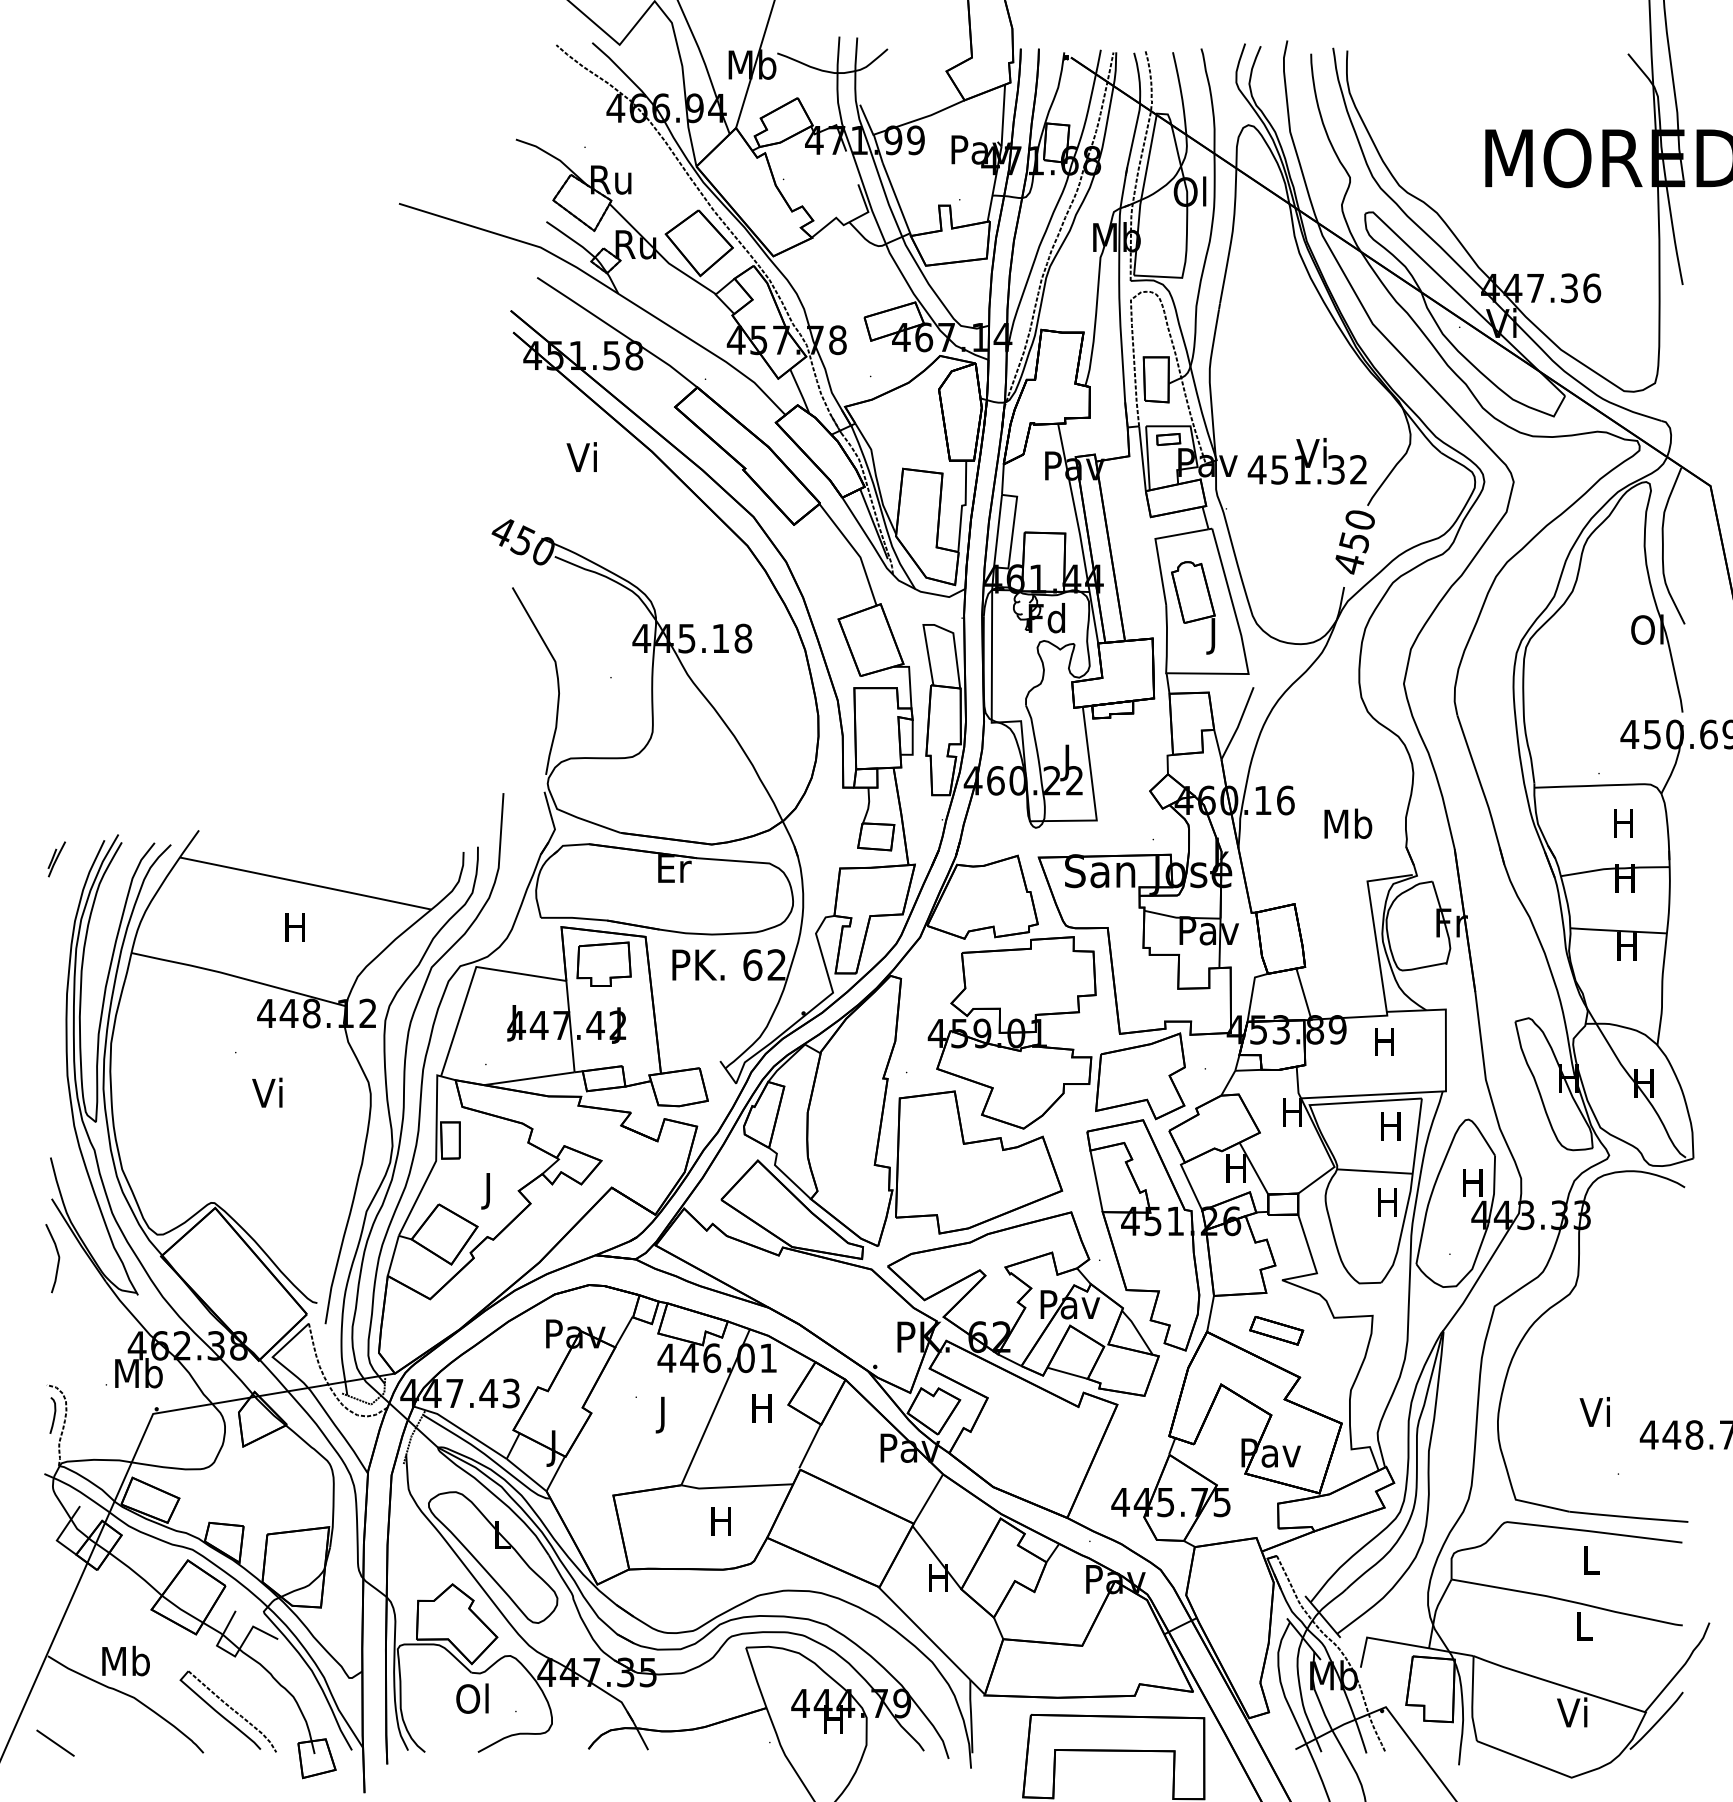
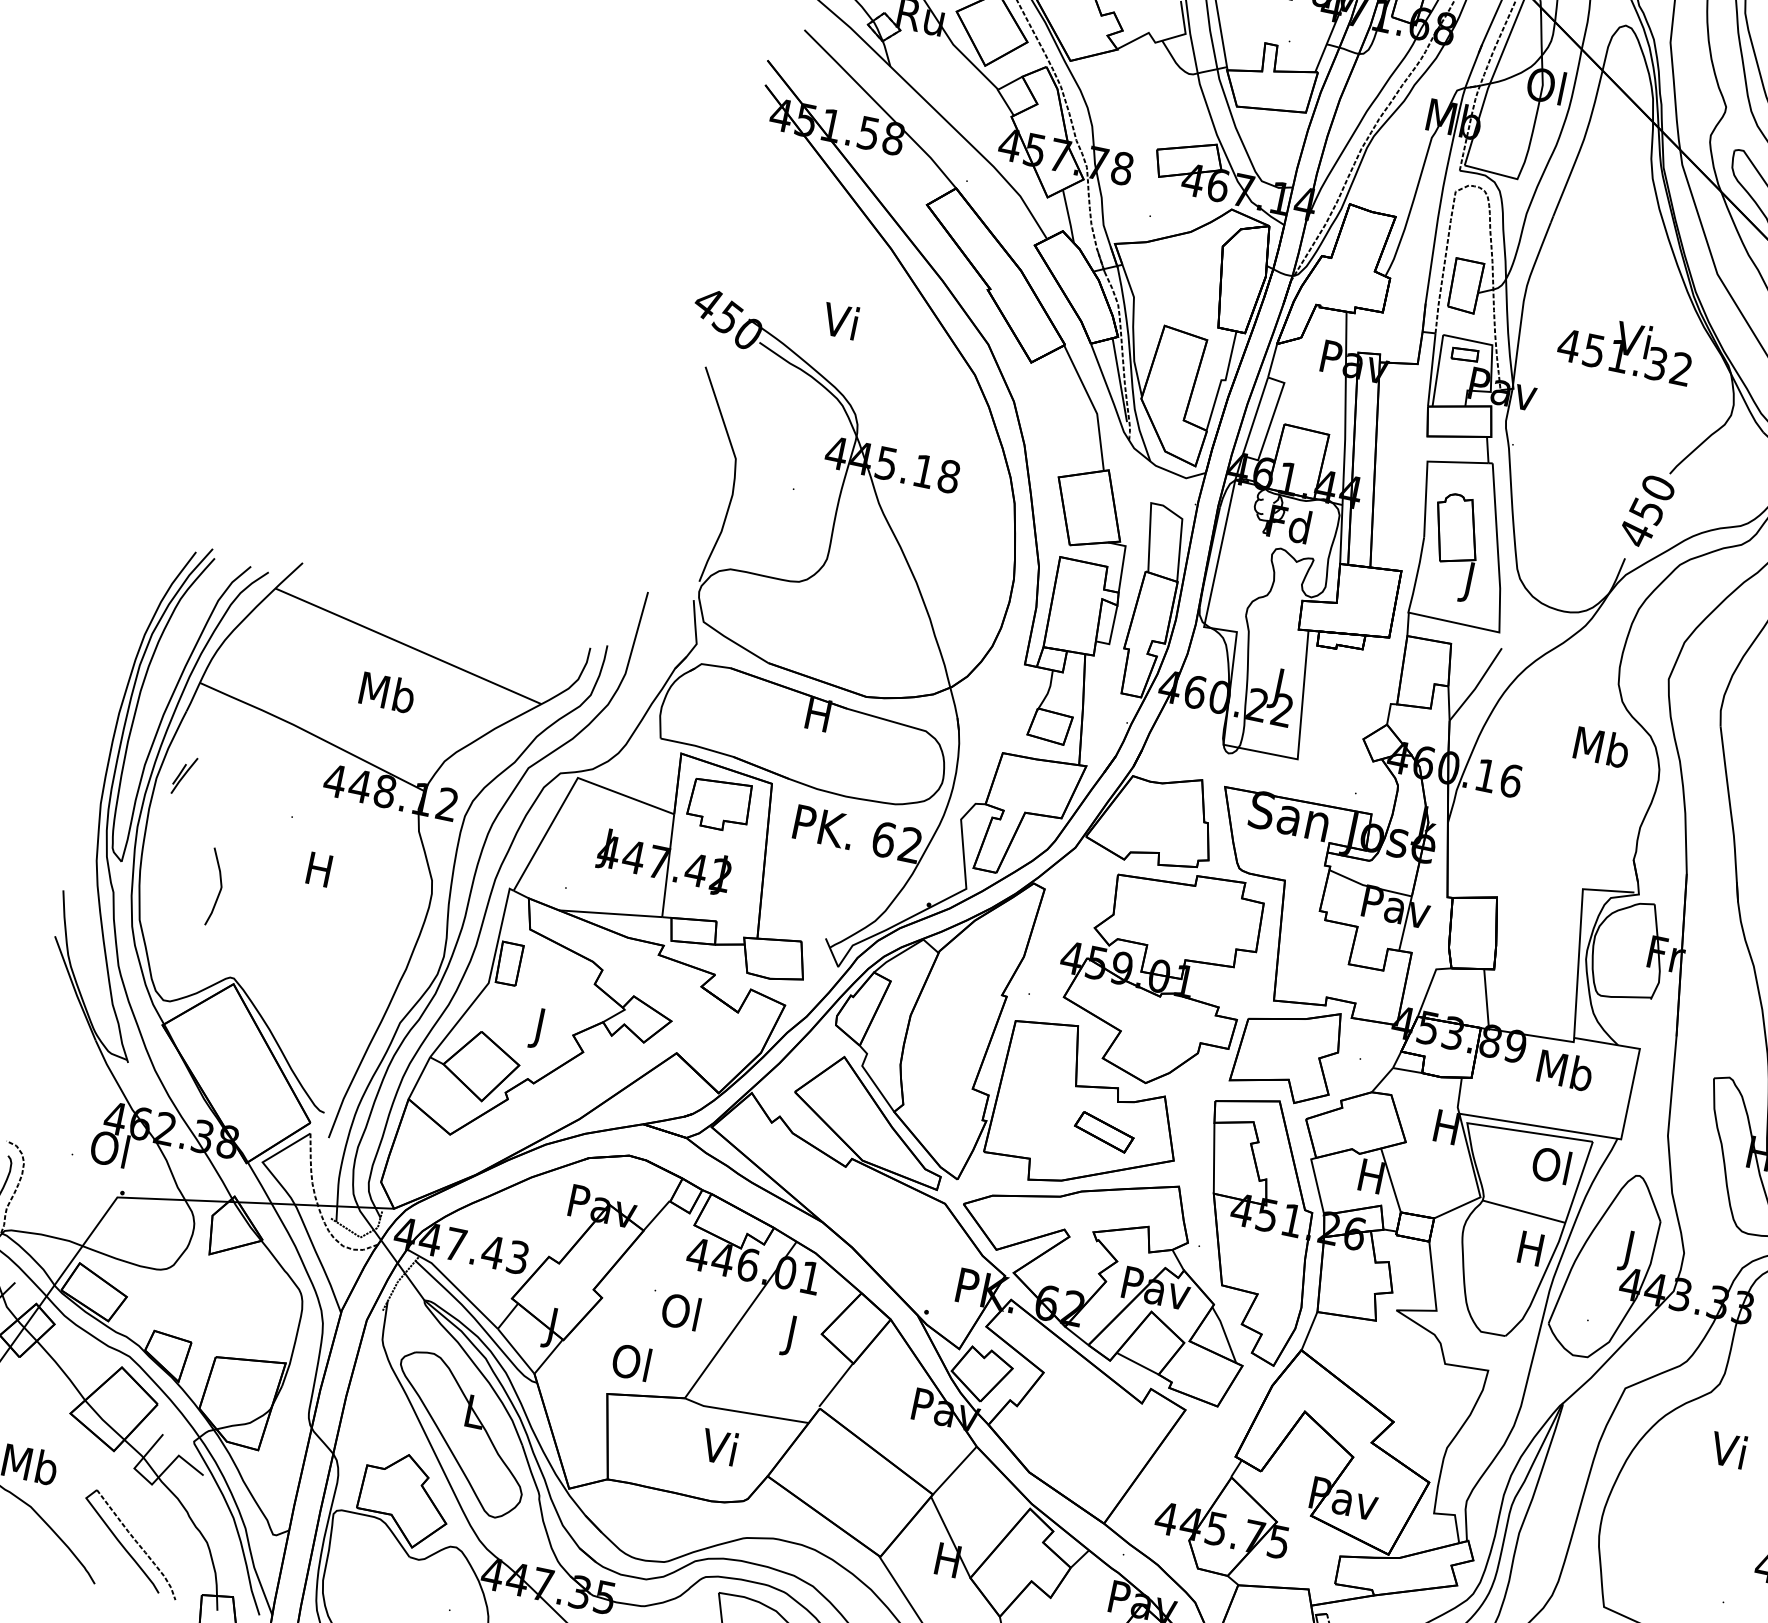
text: (581, 456) -> (839, 319), moved
text: (1306, 461) -> (1625, 347), moved
text: (1348, 823) -> (1602, 746), moved
part: (56, 859) -> (183, 775), moved
text: (674, 868) -> (819, 714), Er -> H
text: (295, 927) -> (387, 692), H -> Mb
text: (1385, 1041) -> (1565, 1070), H -> Mb
text: (267, 1092) -> (318, 868), Vi -> H
text: (1390, 1126) -> (1551, 1165), H -> Ol
text: (1472, 1186) -> (1628, 1250), H -> J
curve: (57, 1255) -> (220, 884), moved
part: (1276, 1330) -> (1104, 1131), moved
text: (138, 1373) -> (110, 1149), Mb -> Ol
text: (761, 1411) -> (790, 1335), H -> J
text: (1594, 1411) -> (1727, 1449), moved
text: (662, 1414) -> (680, 1315), J -> Ol
text: (719, 1520) -> (718, 1446), H -> Vi
text: (472, 1698) -> (631, 1362), moved

